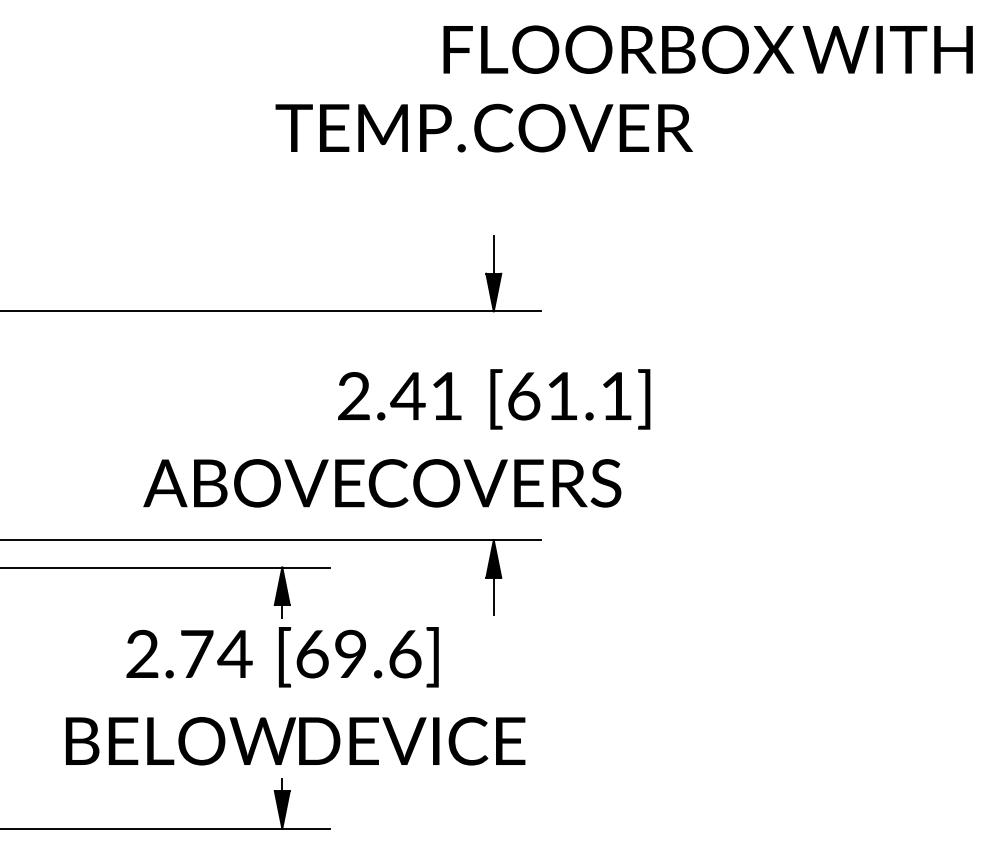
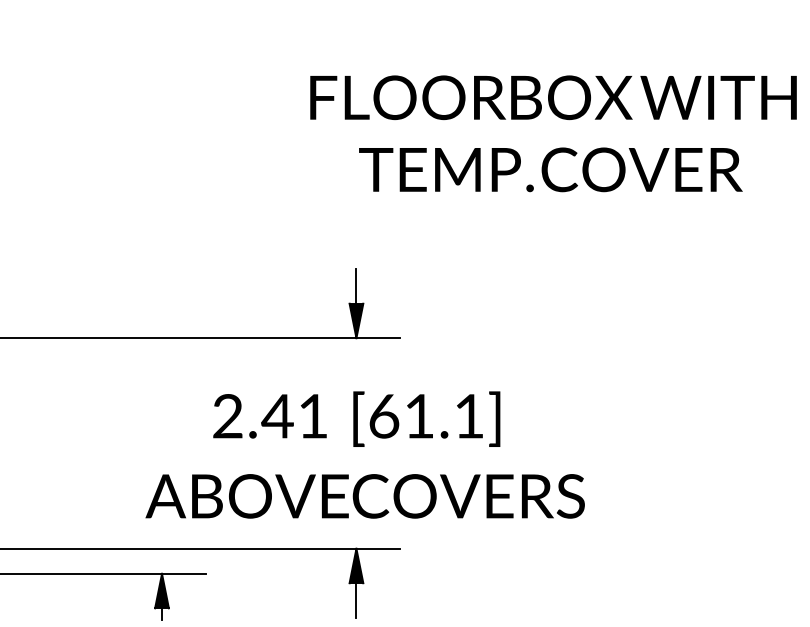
text: (483, 127) -> (550, 169), moved
text: (382, 483) -> (365, 496), moved

